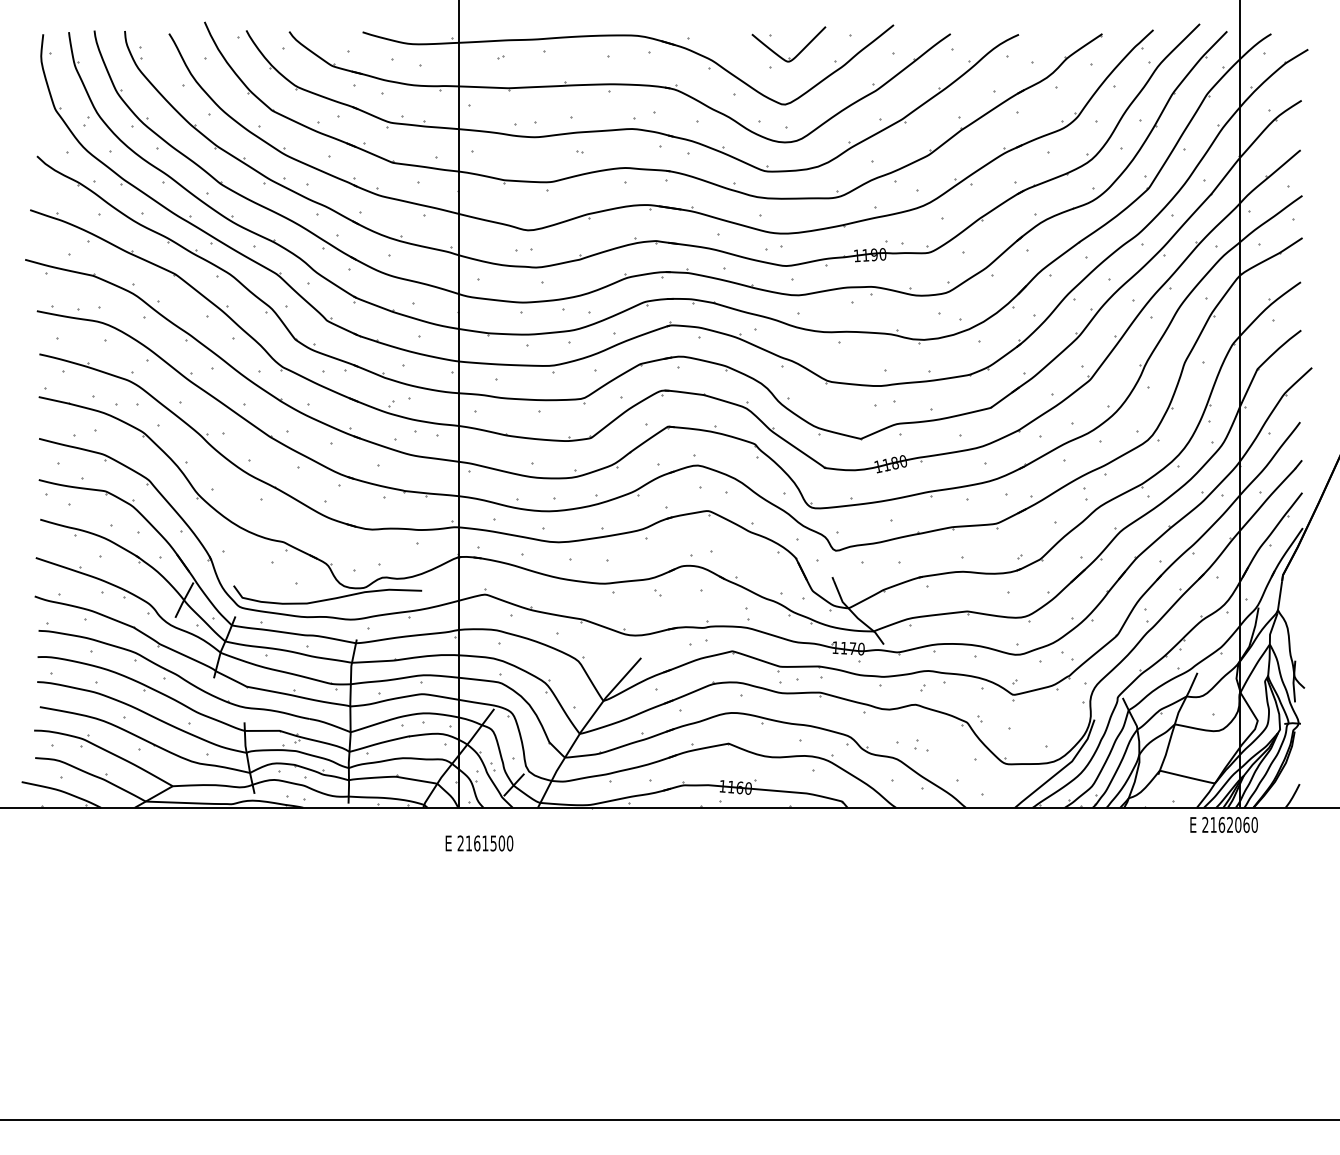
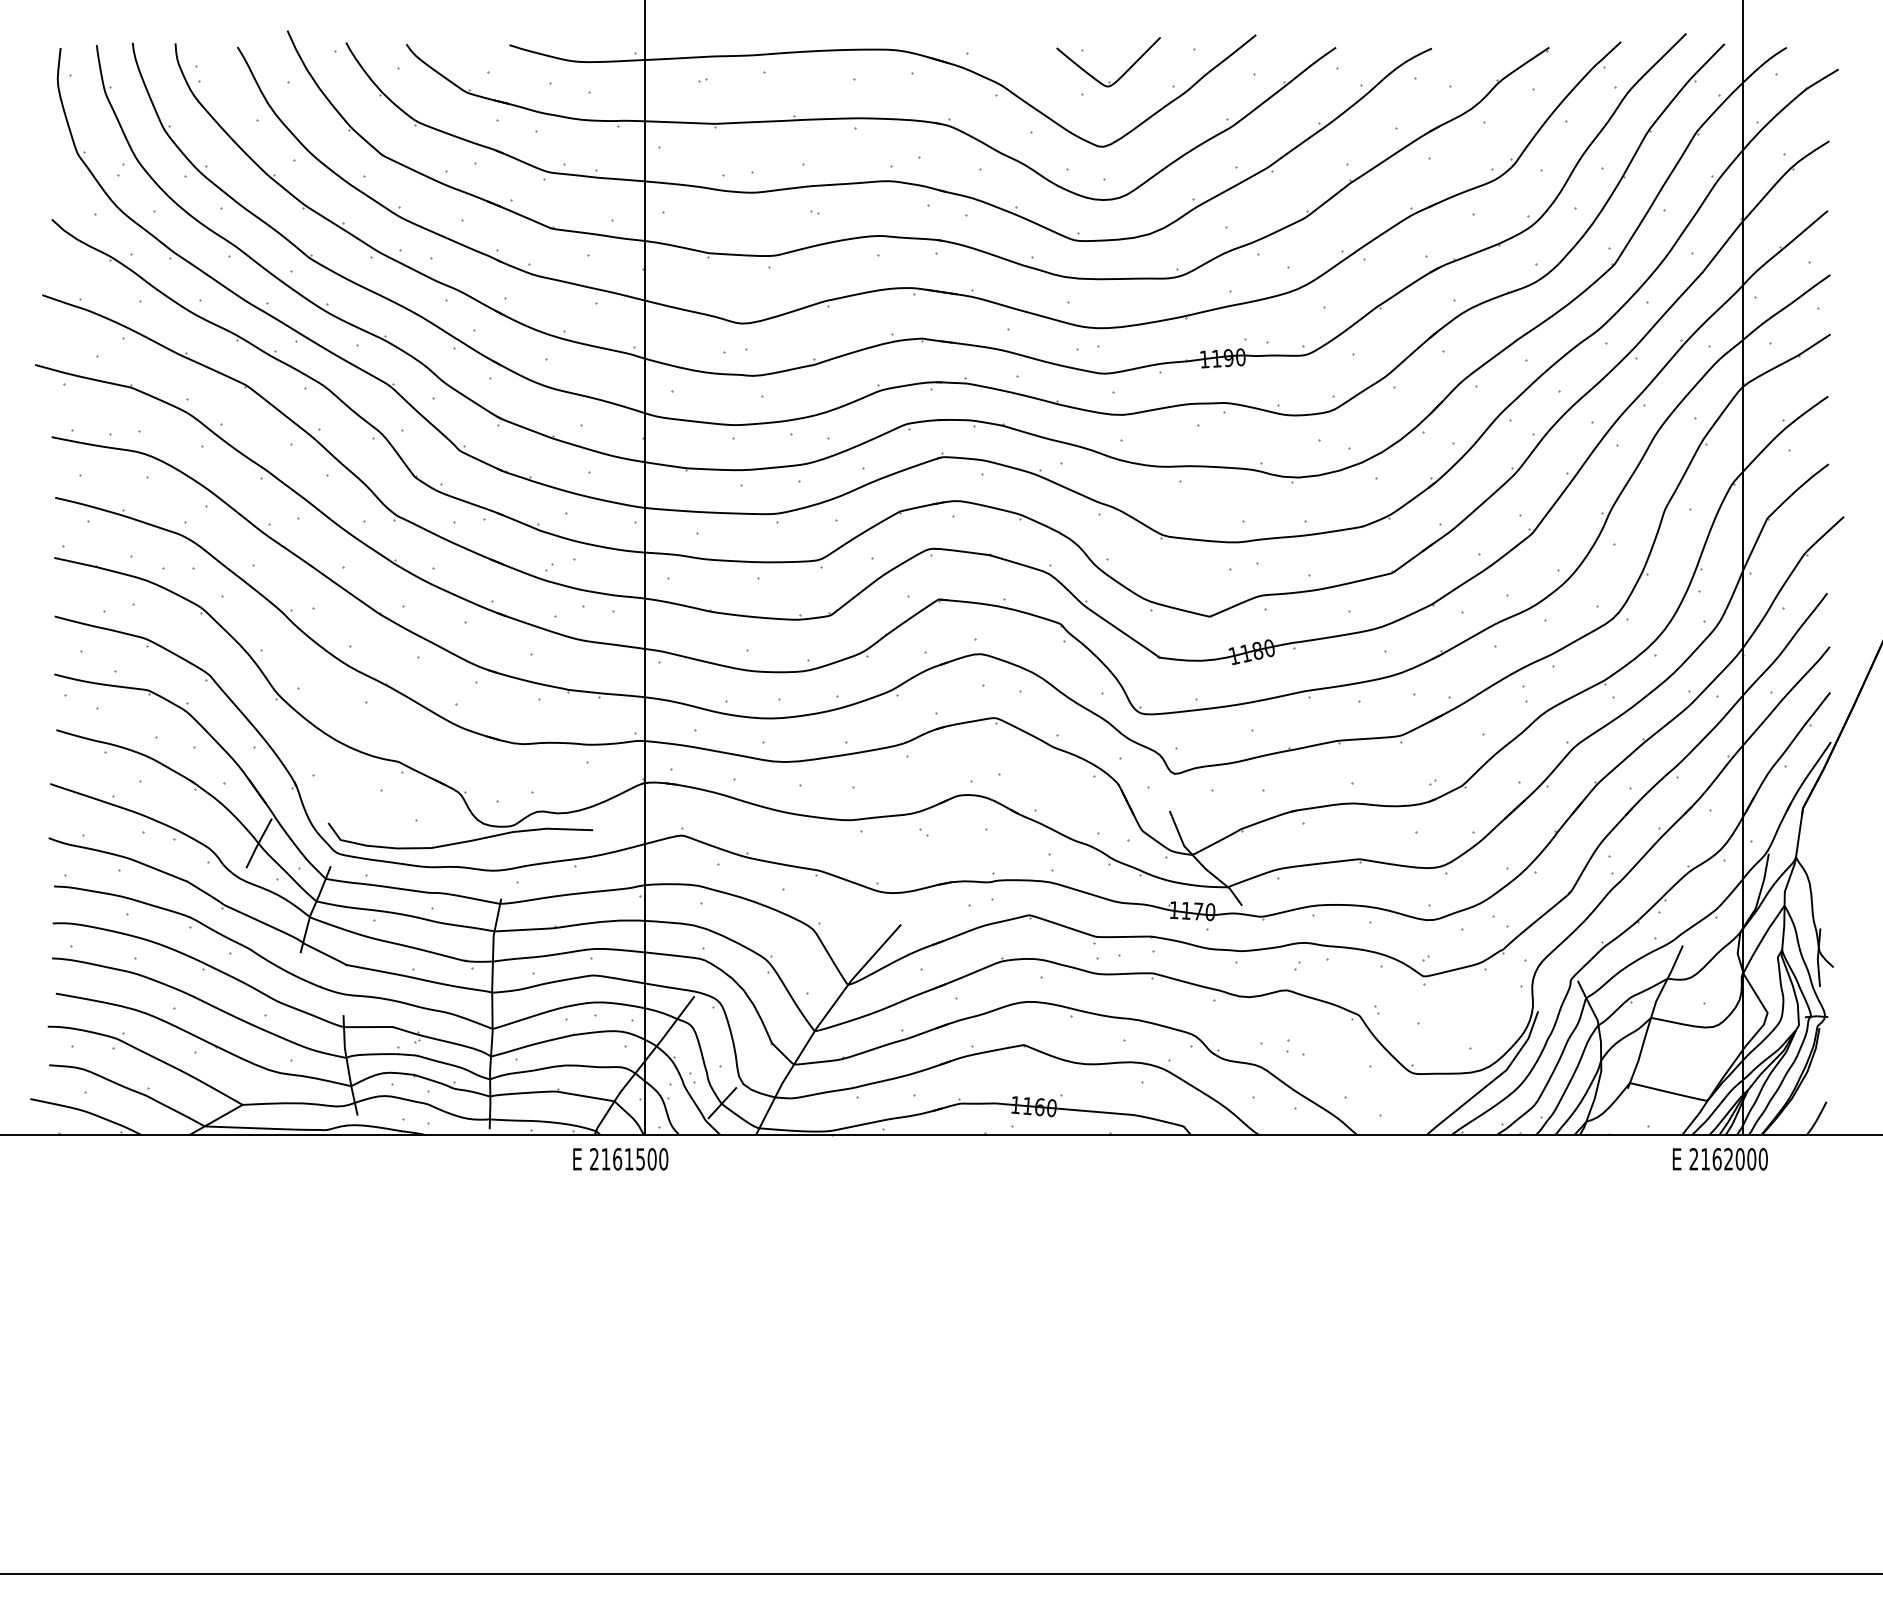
text: (1246, 825) -> (1751, 1159), 2162060 -> 2162000
text: (479, 843) -> (620, 1159), moved

